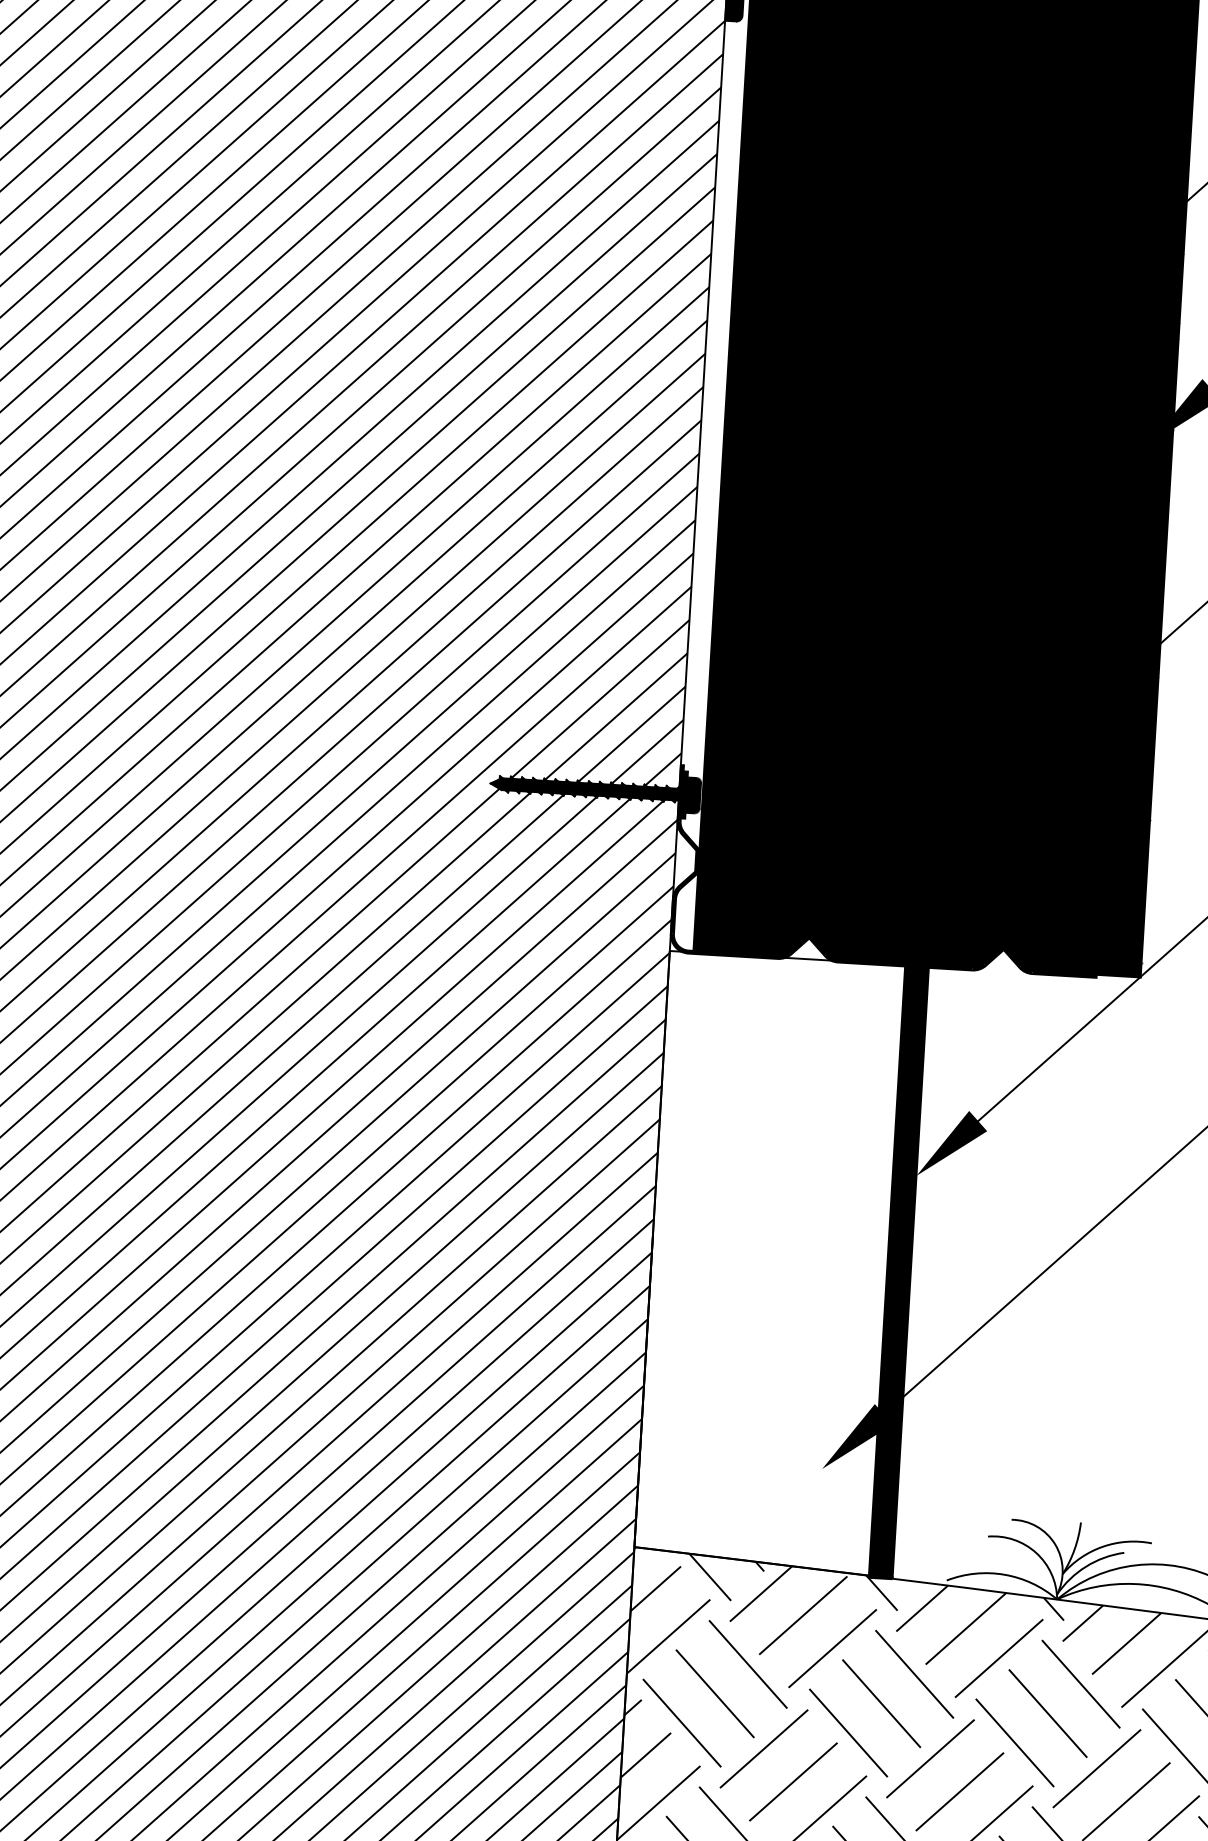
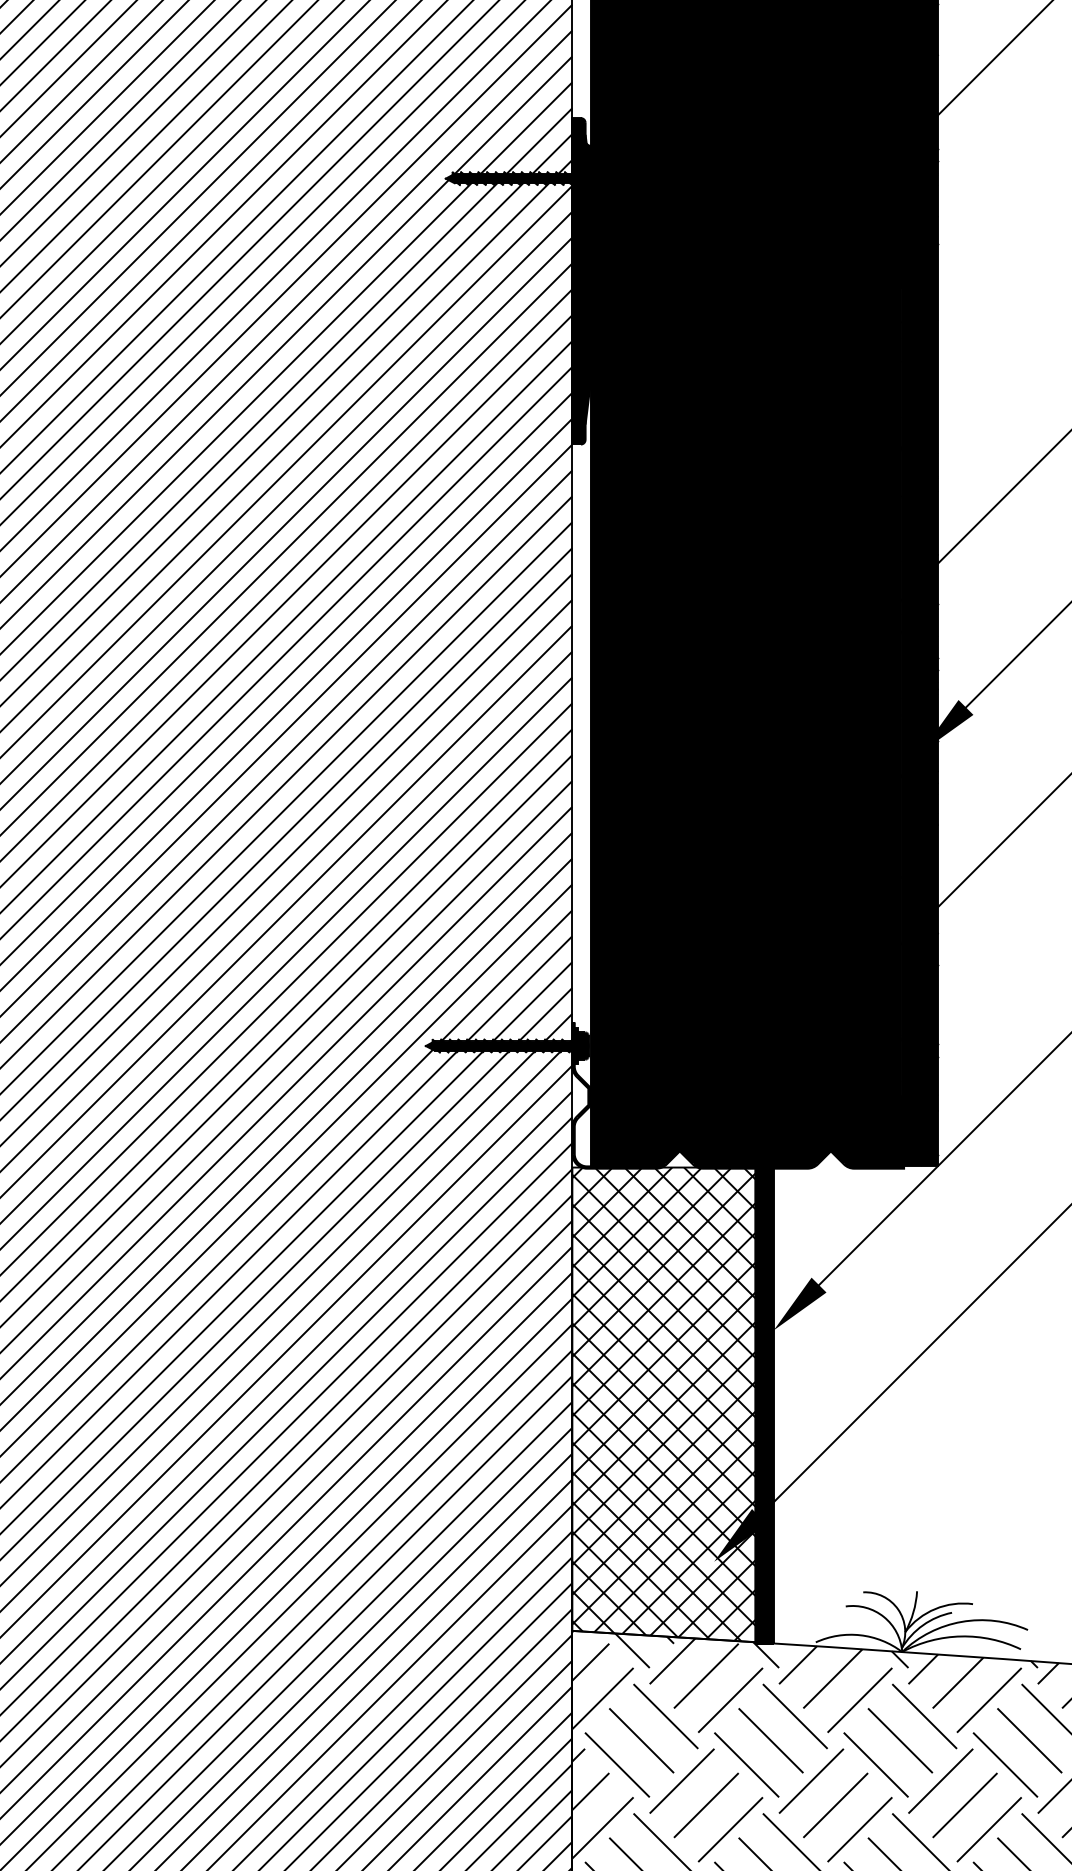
hatch: (768, 1262) -> (663, 1404), added

